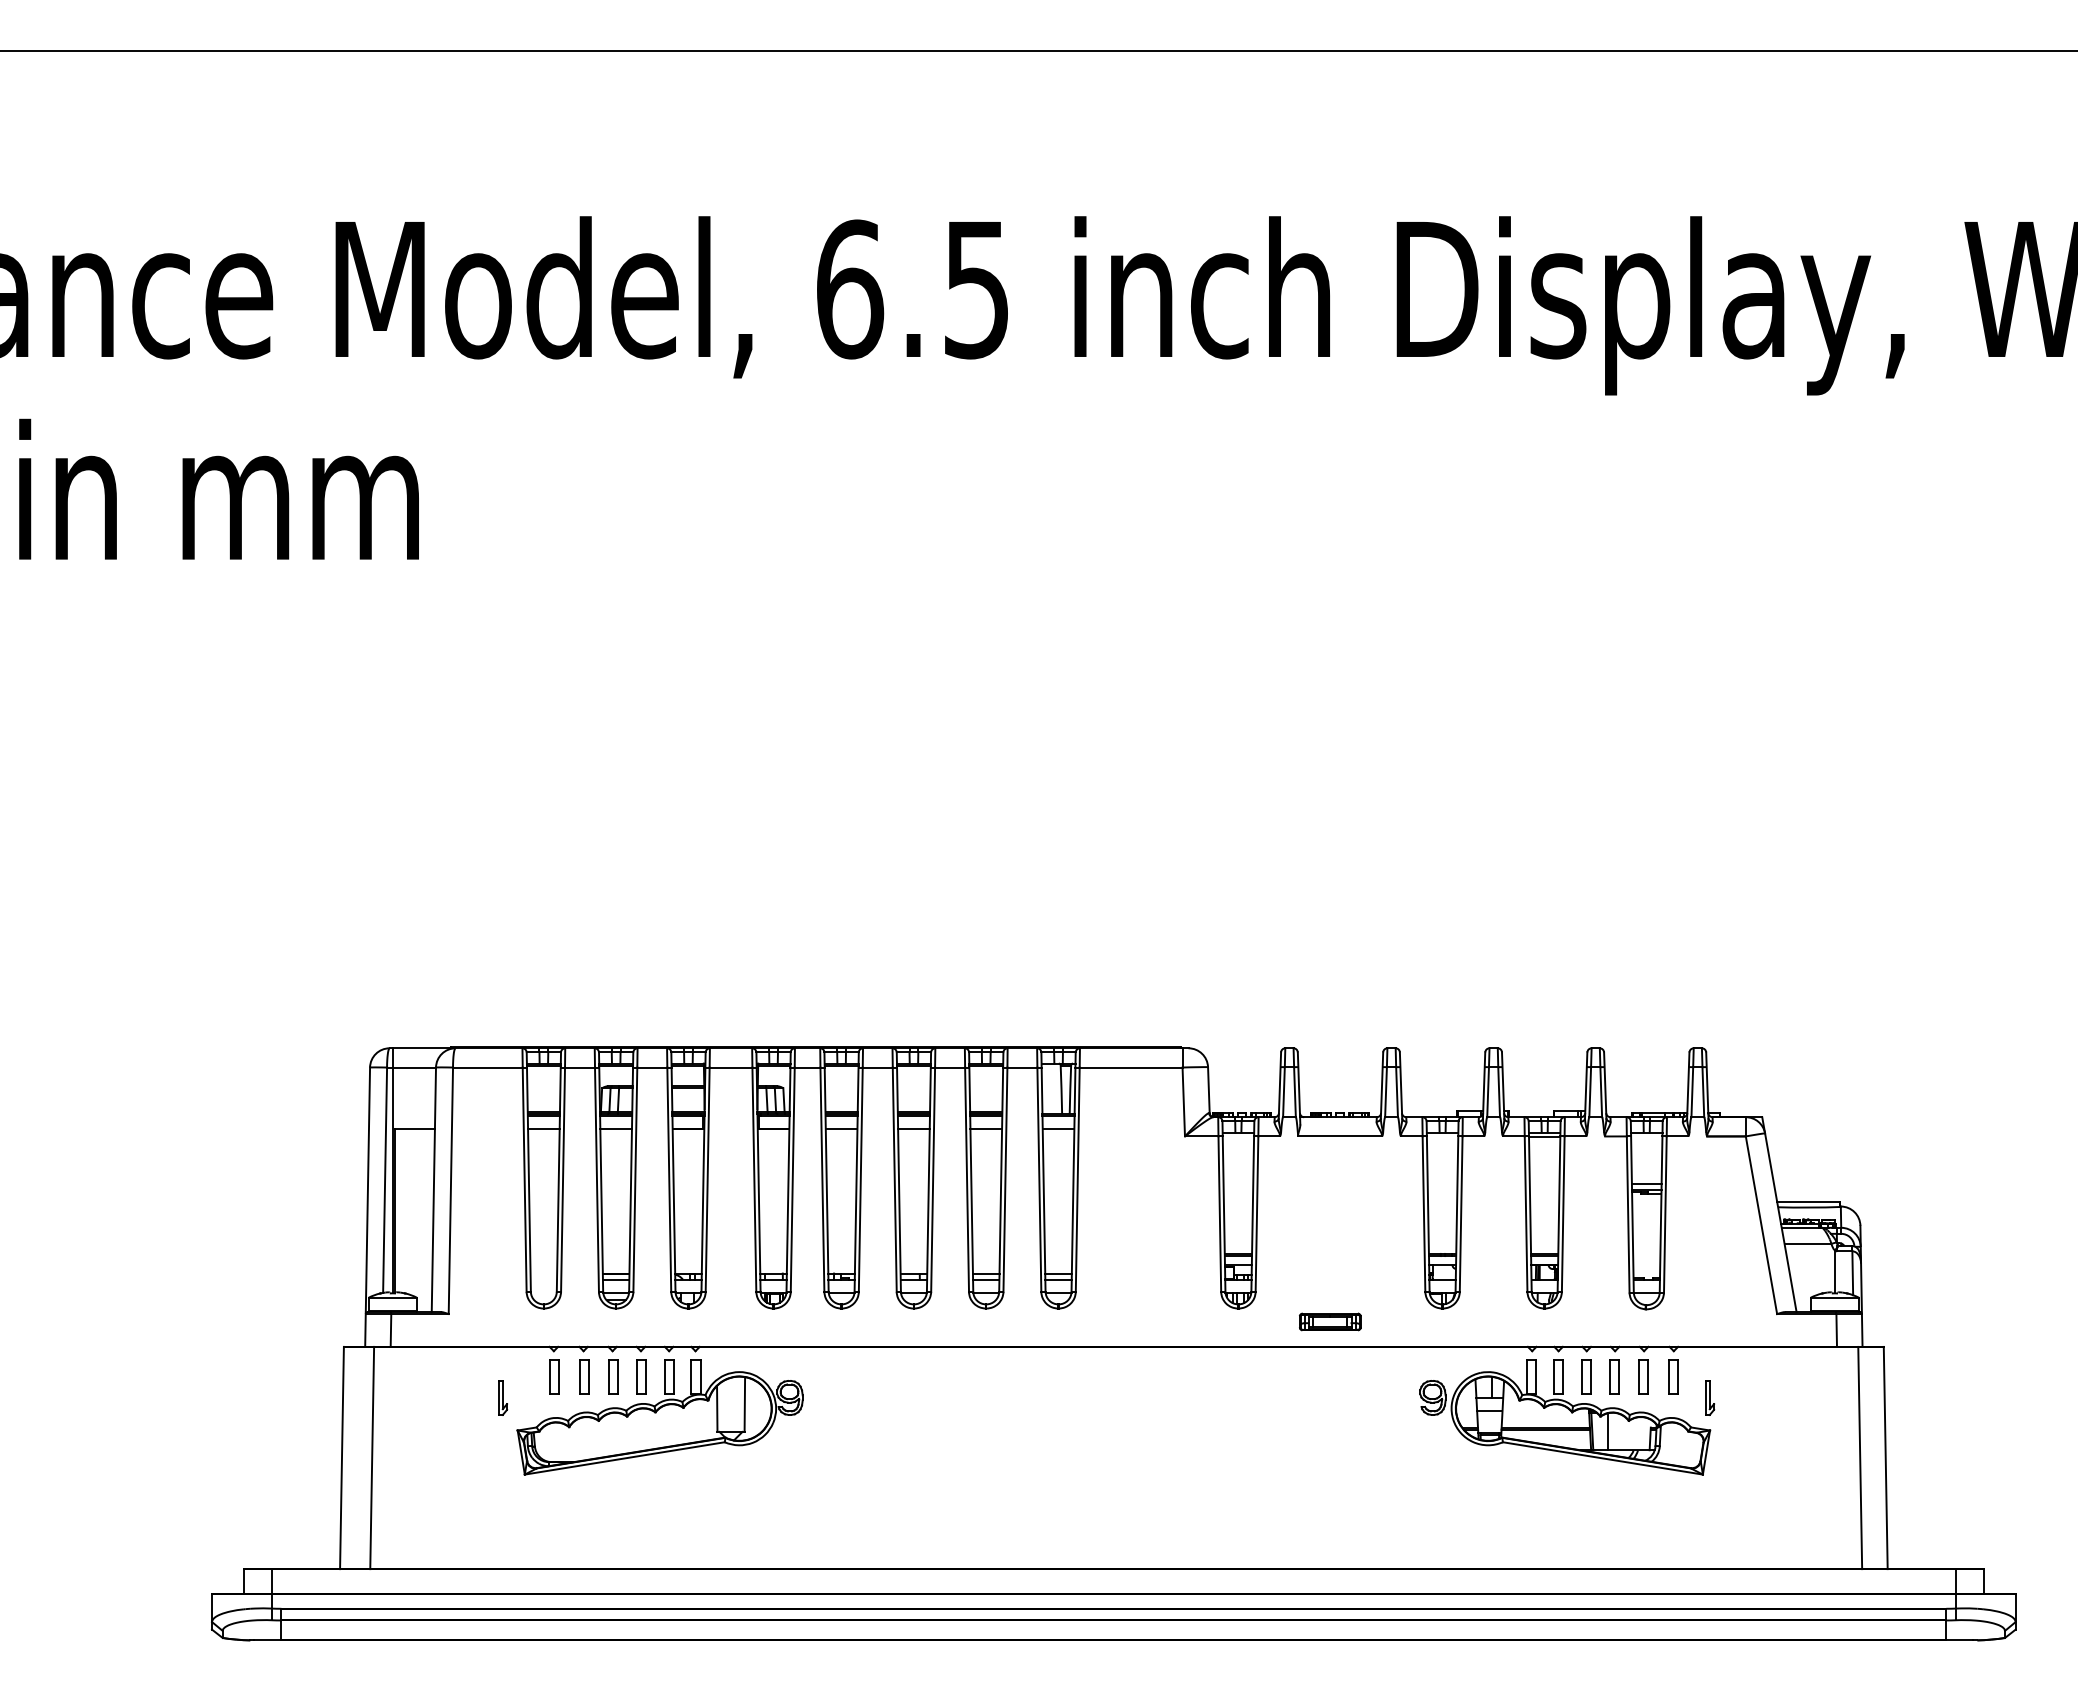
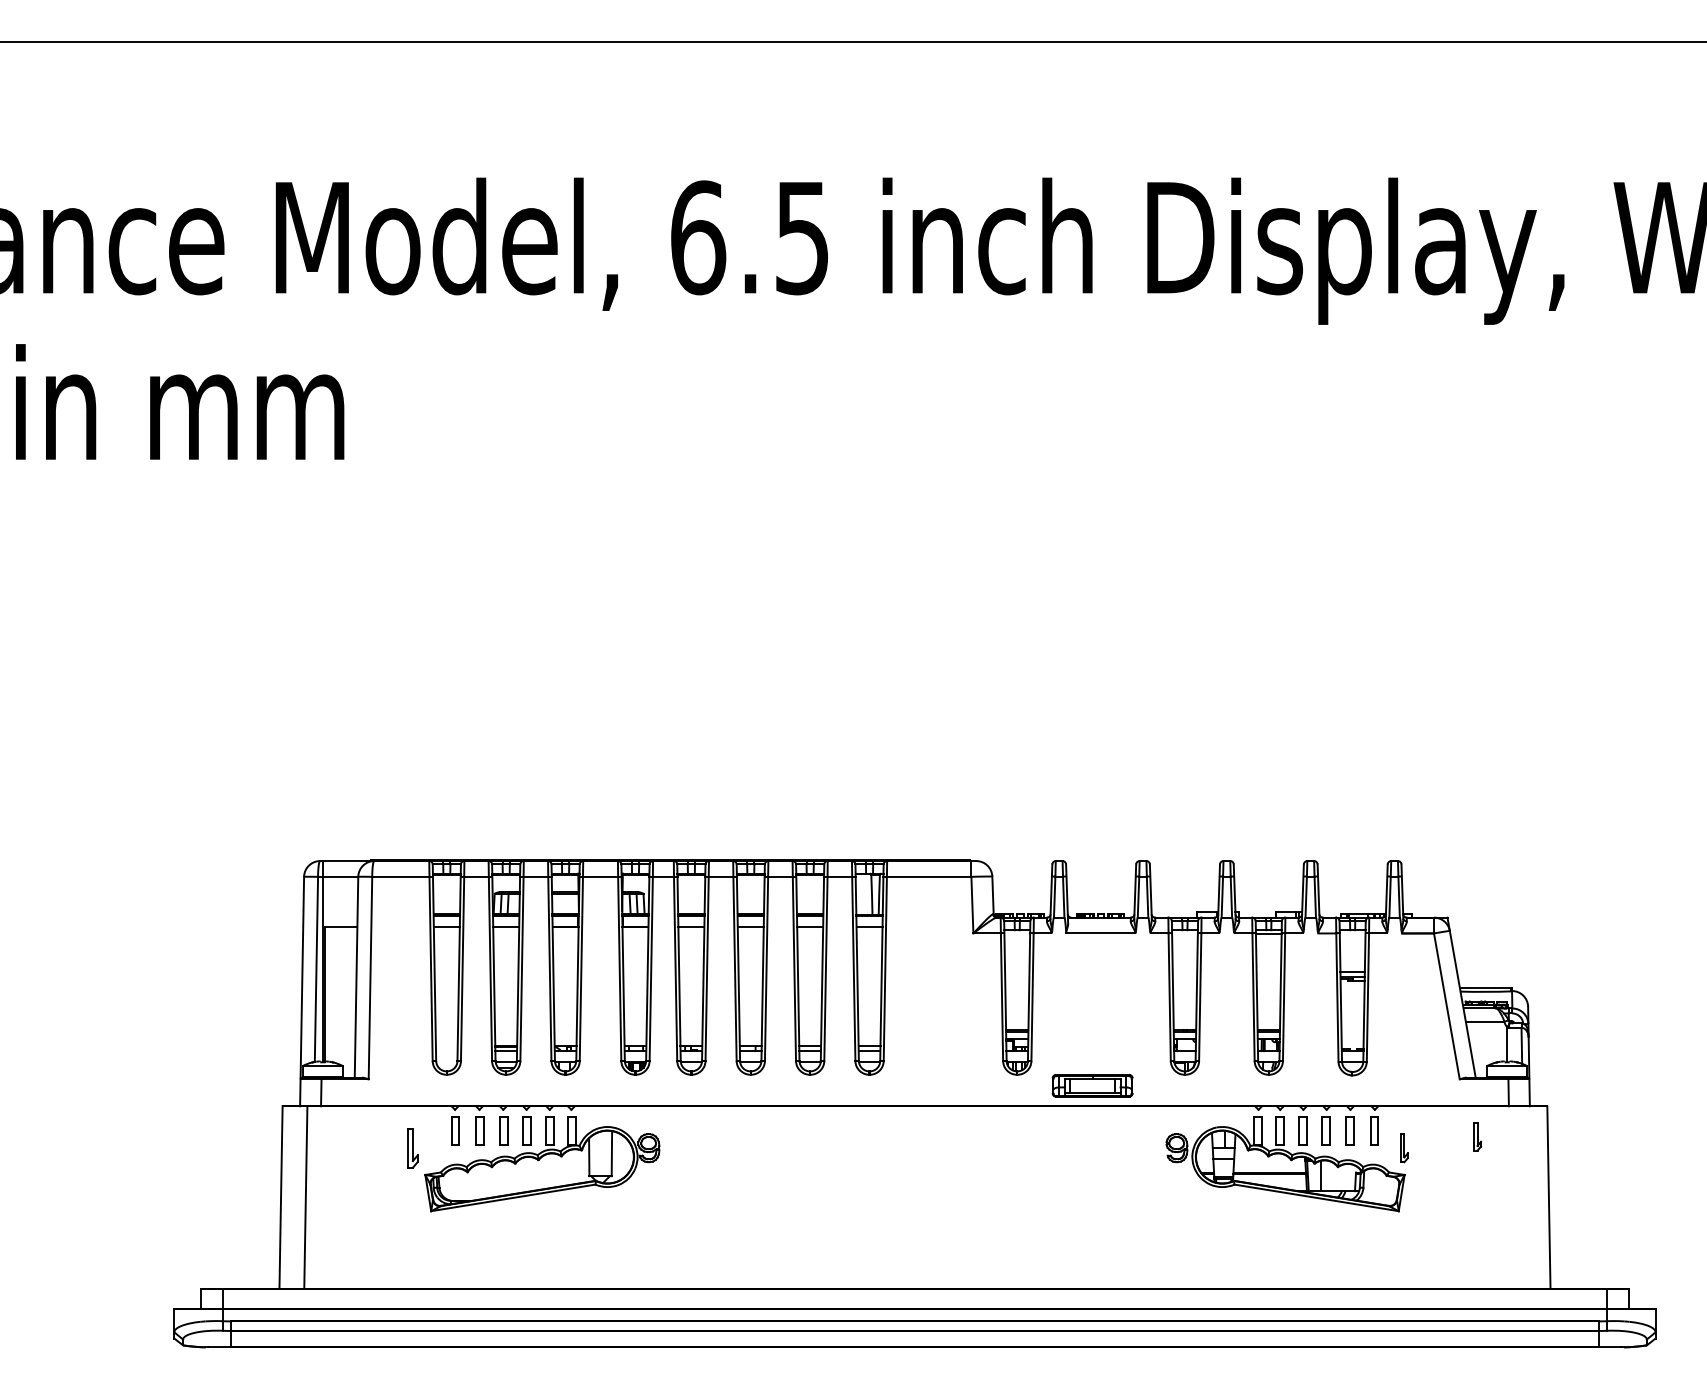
part: (1330, 1321) -> (1092, 1085), size x1.6
part: (1799, 1383) -> (1478, 1136), added
part: (503, 1397) -> (413, 1147), size x1.4
line: (1860, 1457) -> (1528, 1197), removed

